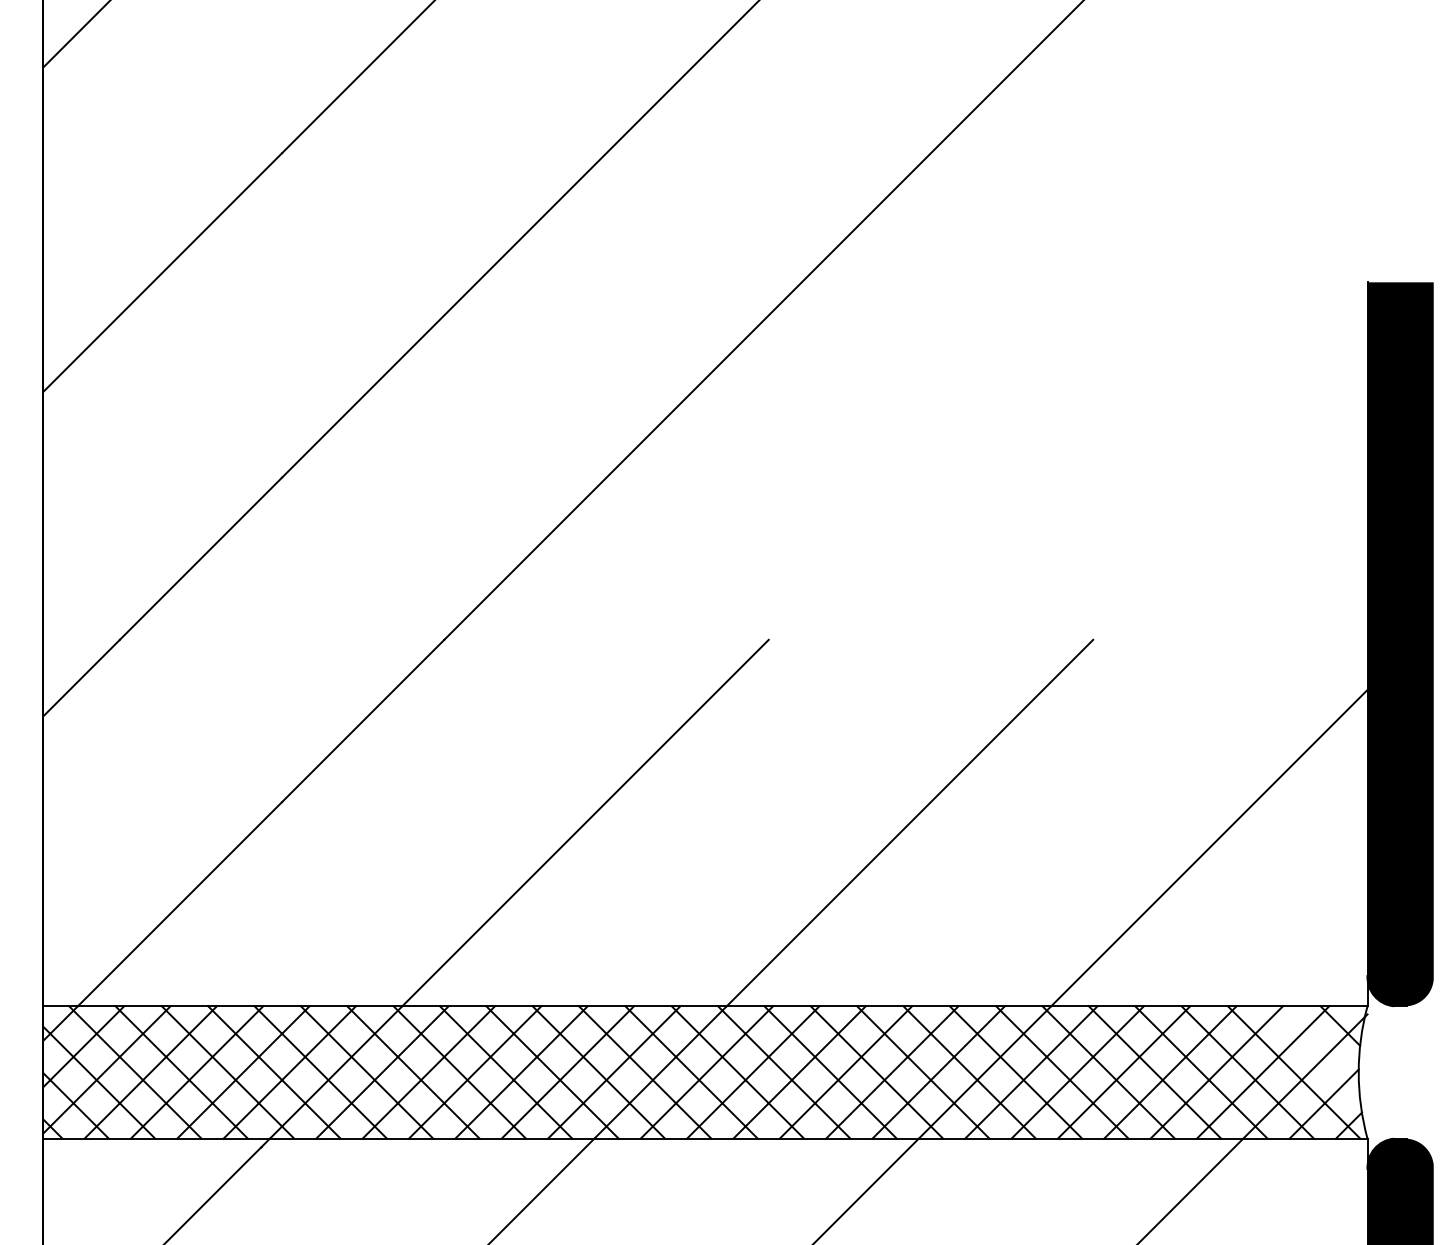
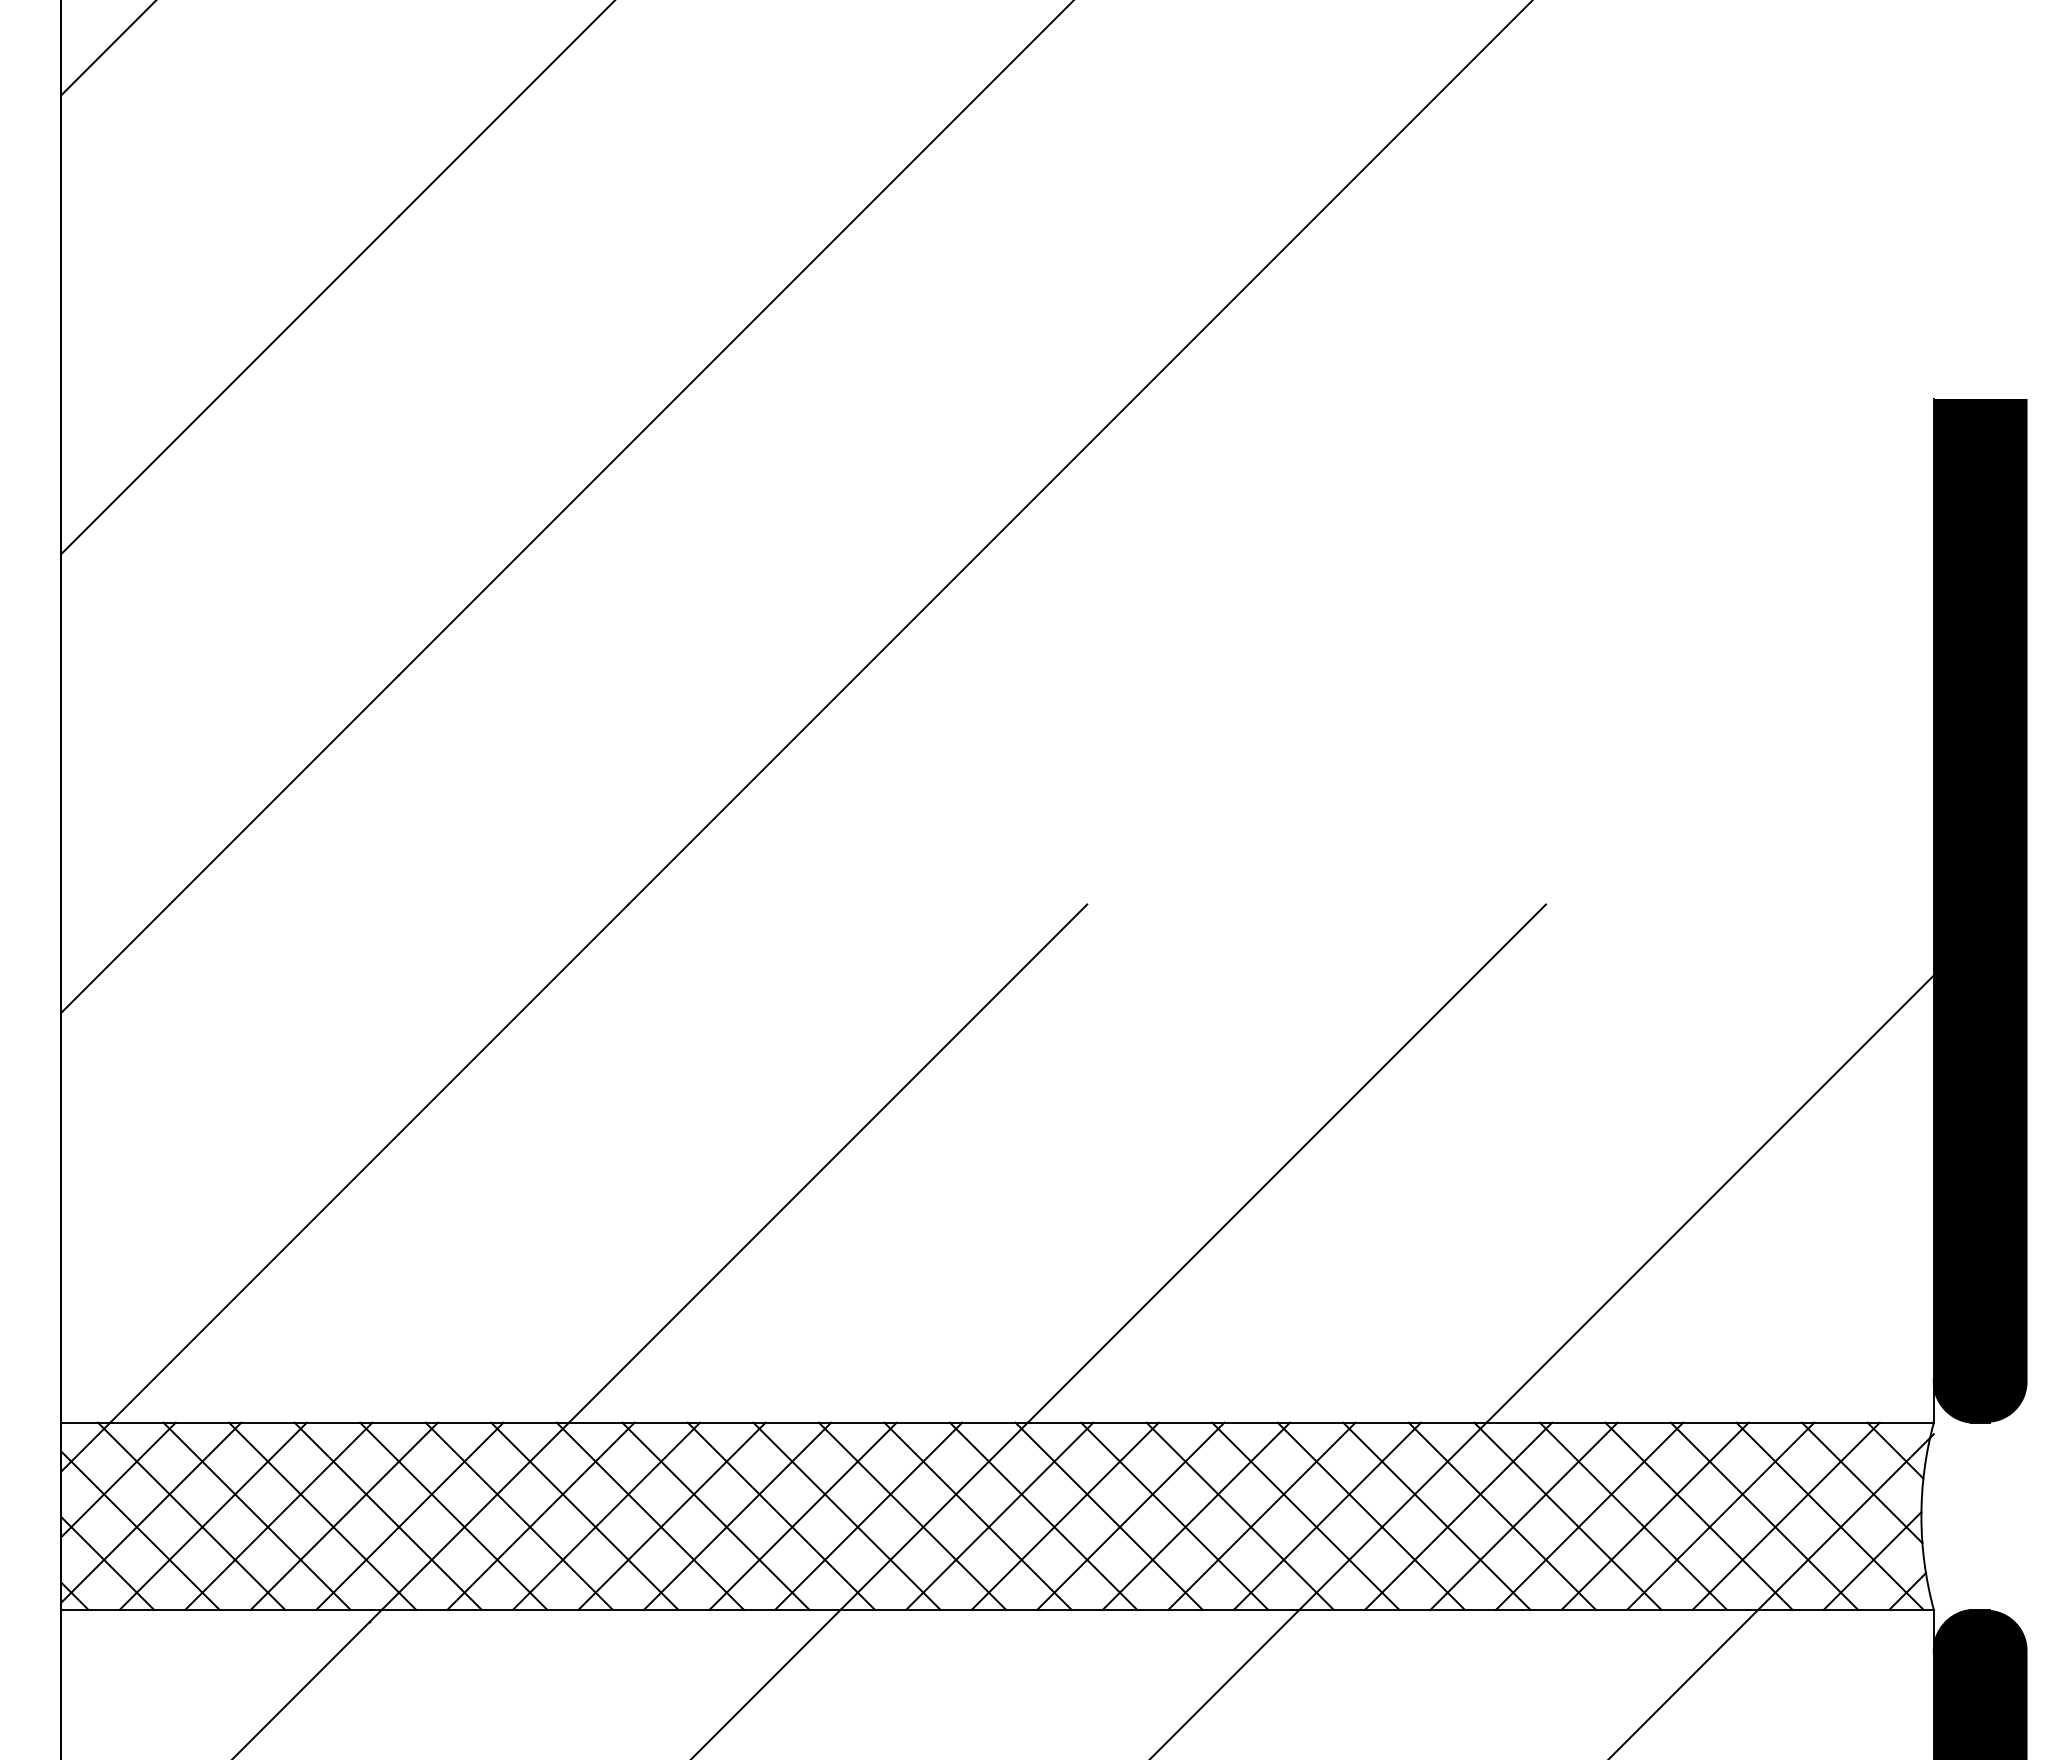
line: (1316, 1048) -> (1861, 1482), added

